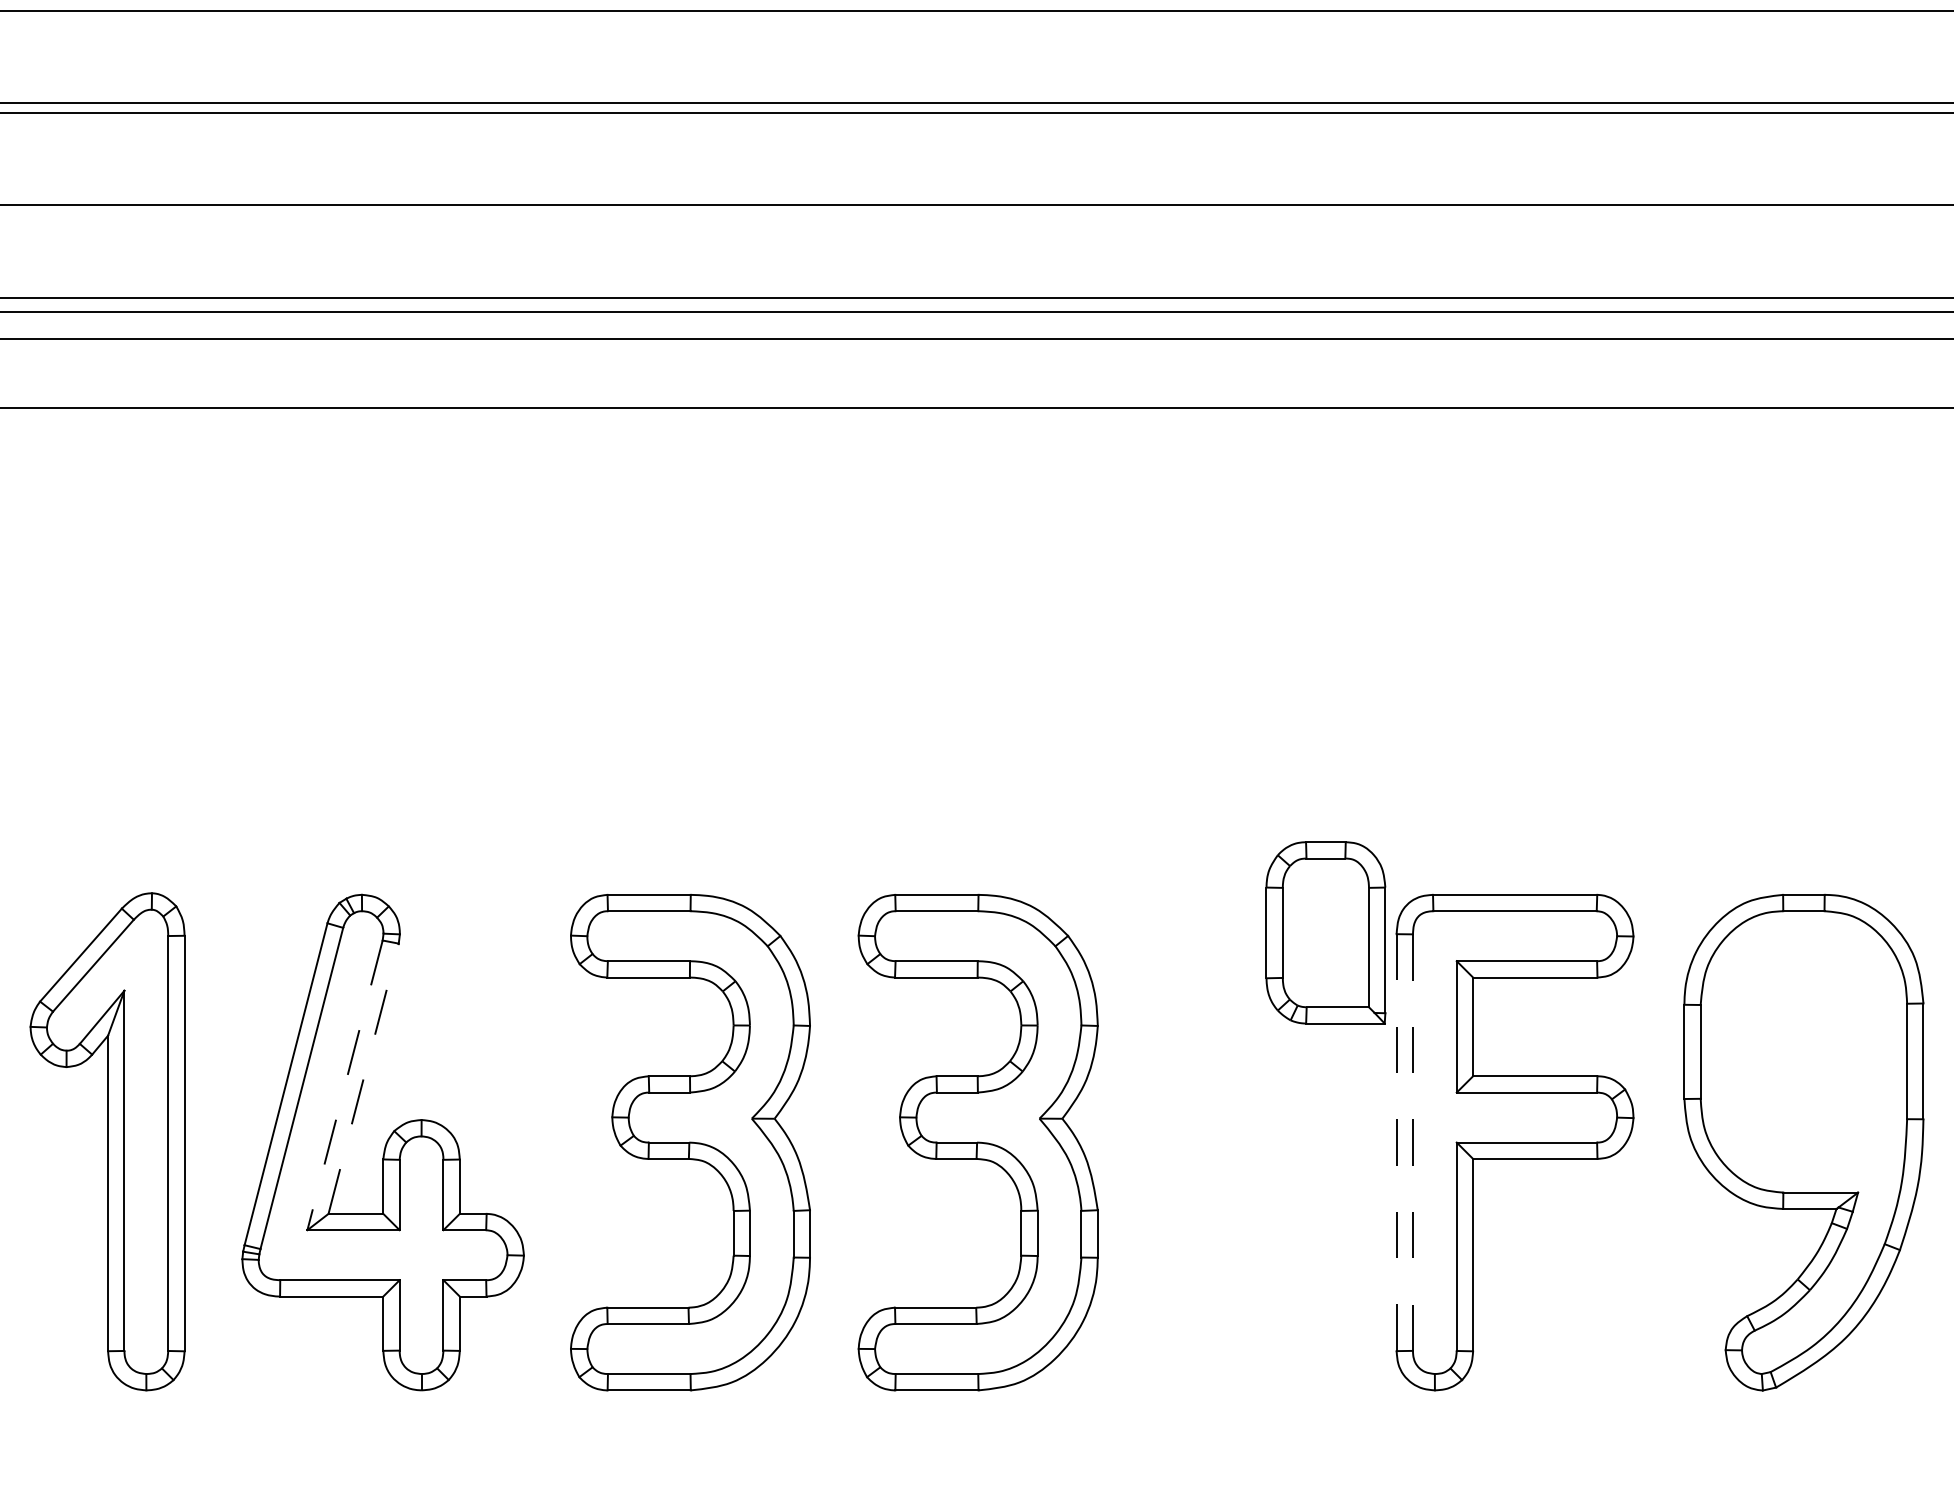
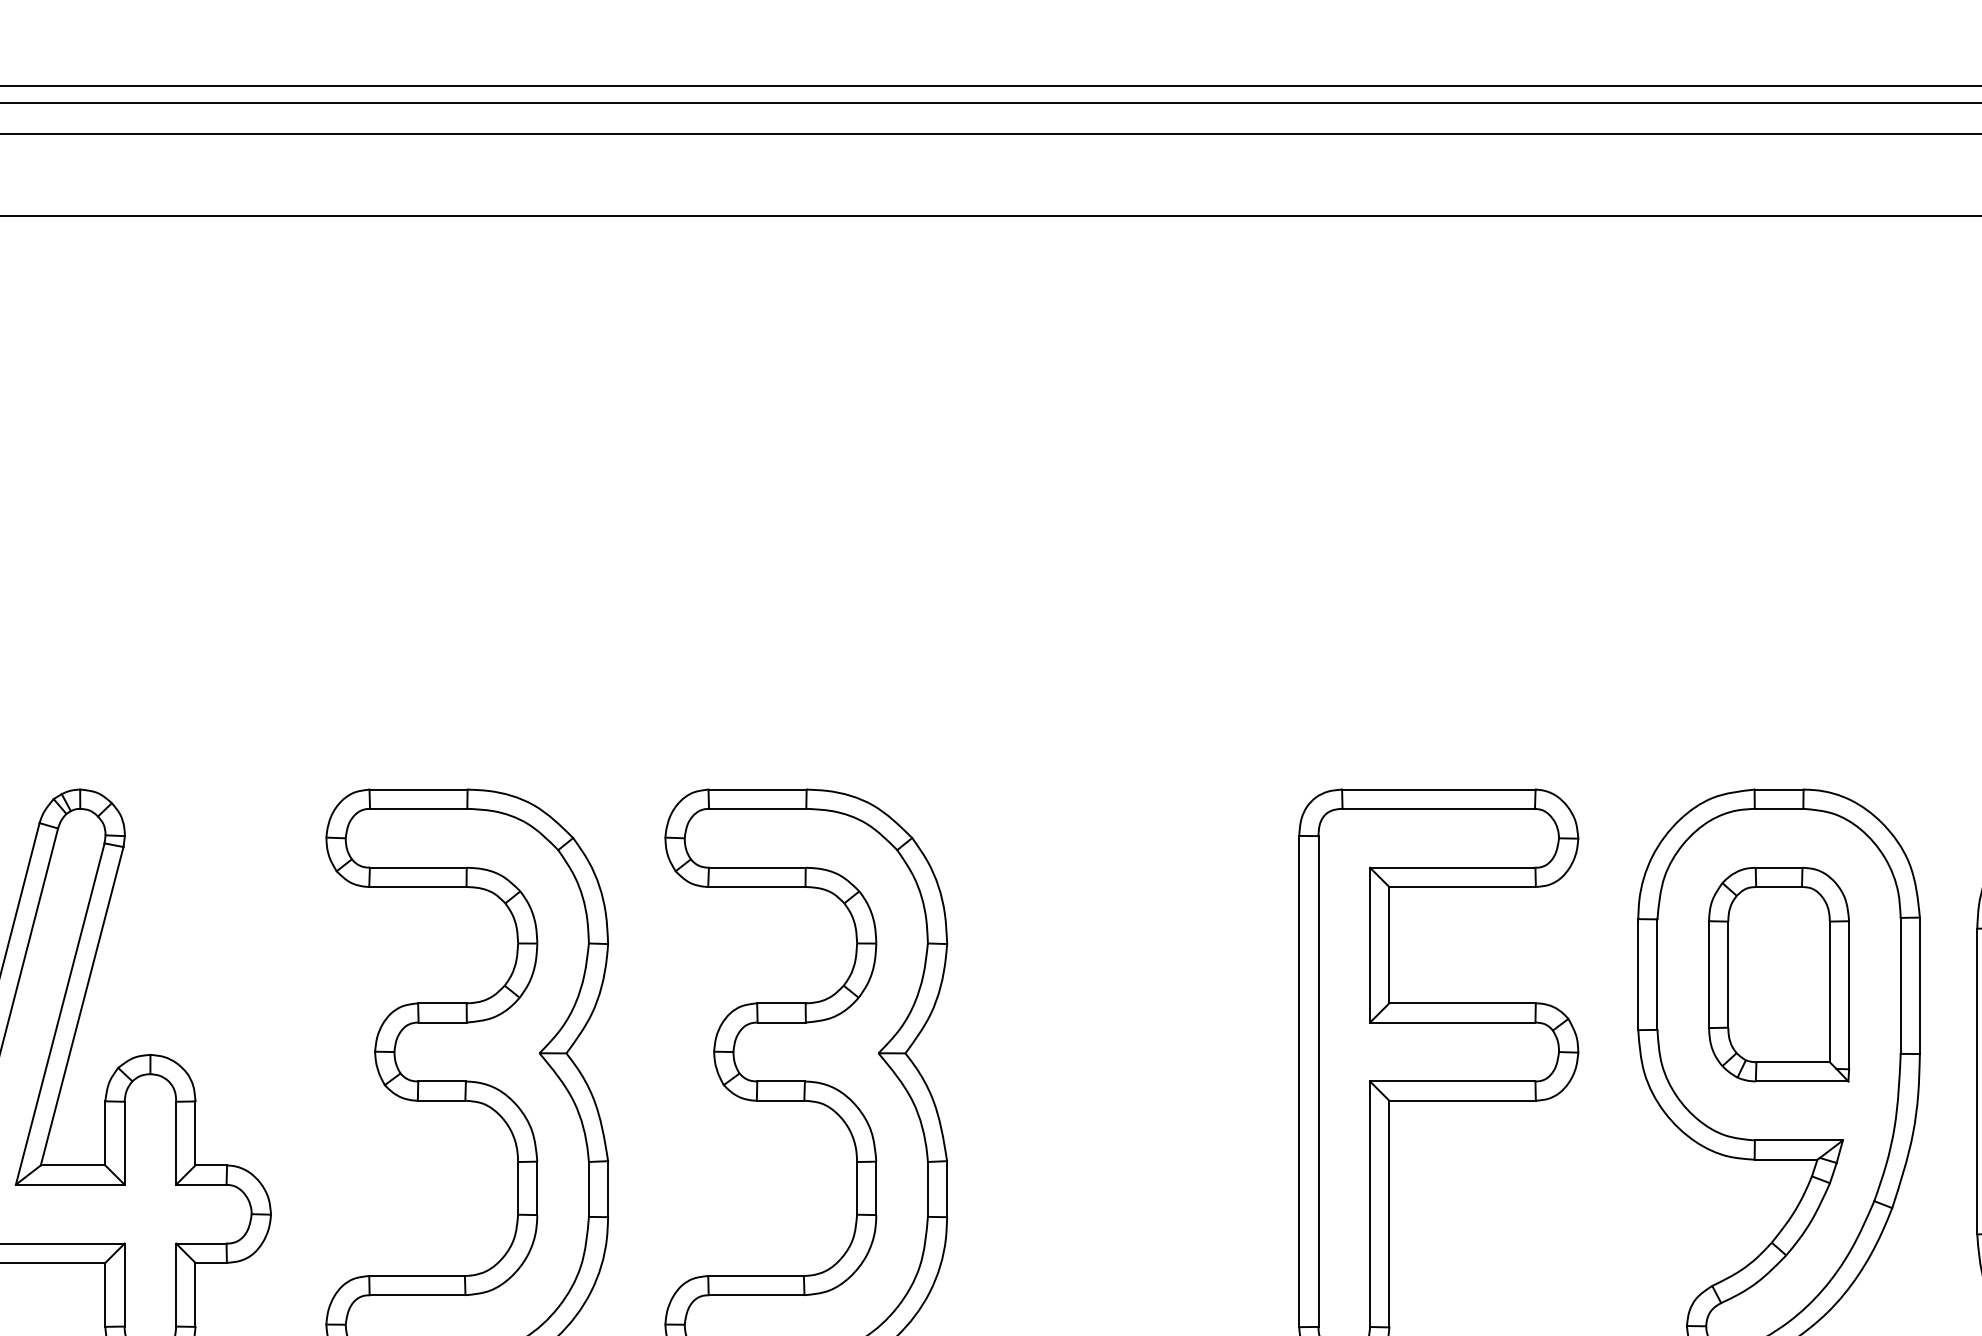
part: (1325, 932) -> (1778, 974), moved
line: (363, 1078) -> (81, 1005), dashed -> solid
line: (345, 1085) -> (60, 1014), dashed -> solid
line: (1412, 1142) -> (1317, 1081), dashed -> solid
line: (1396, 1143) -> (1299, 1082), dashed -> solid

